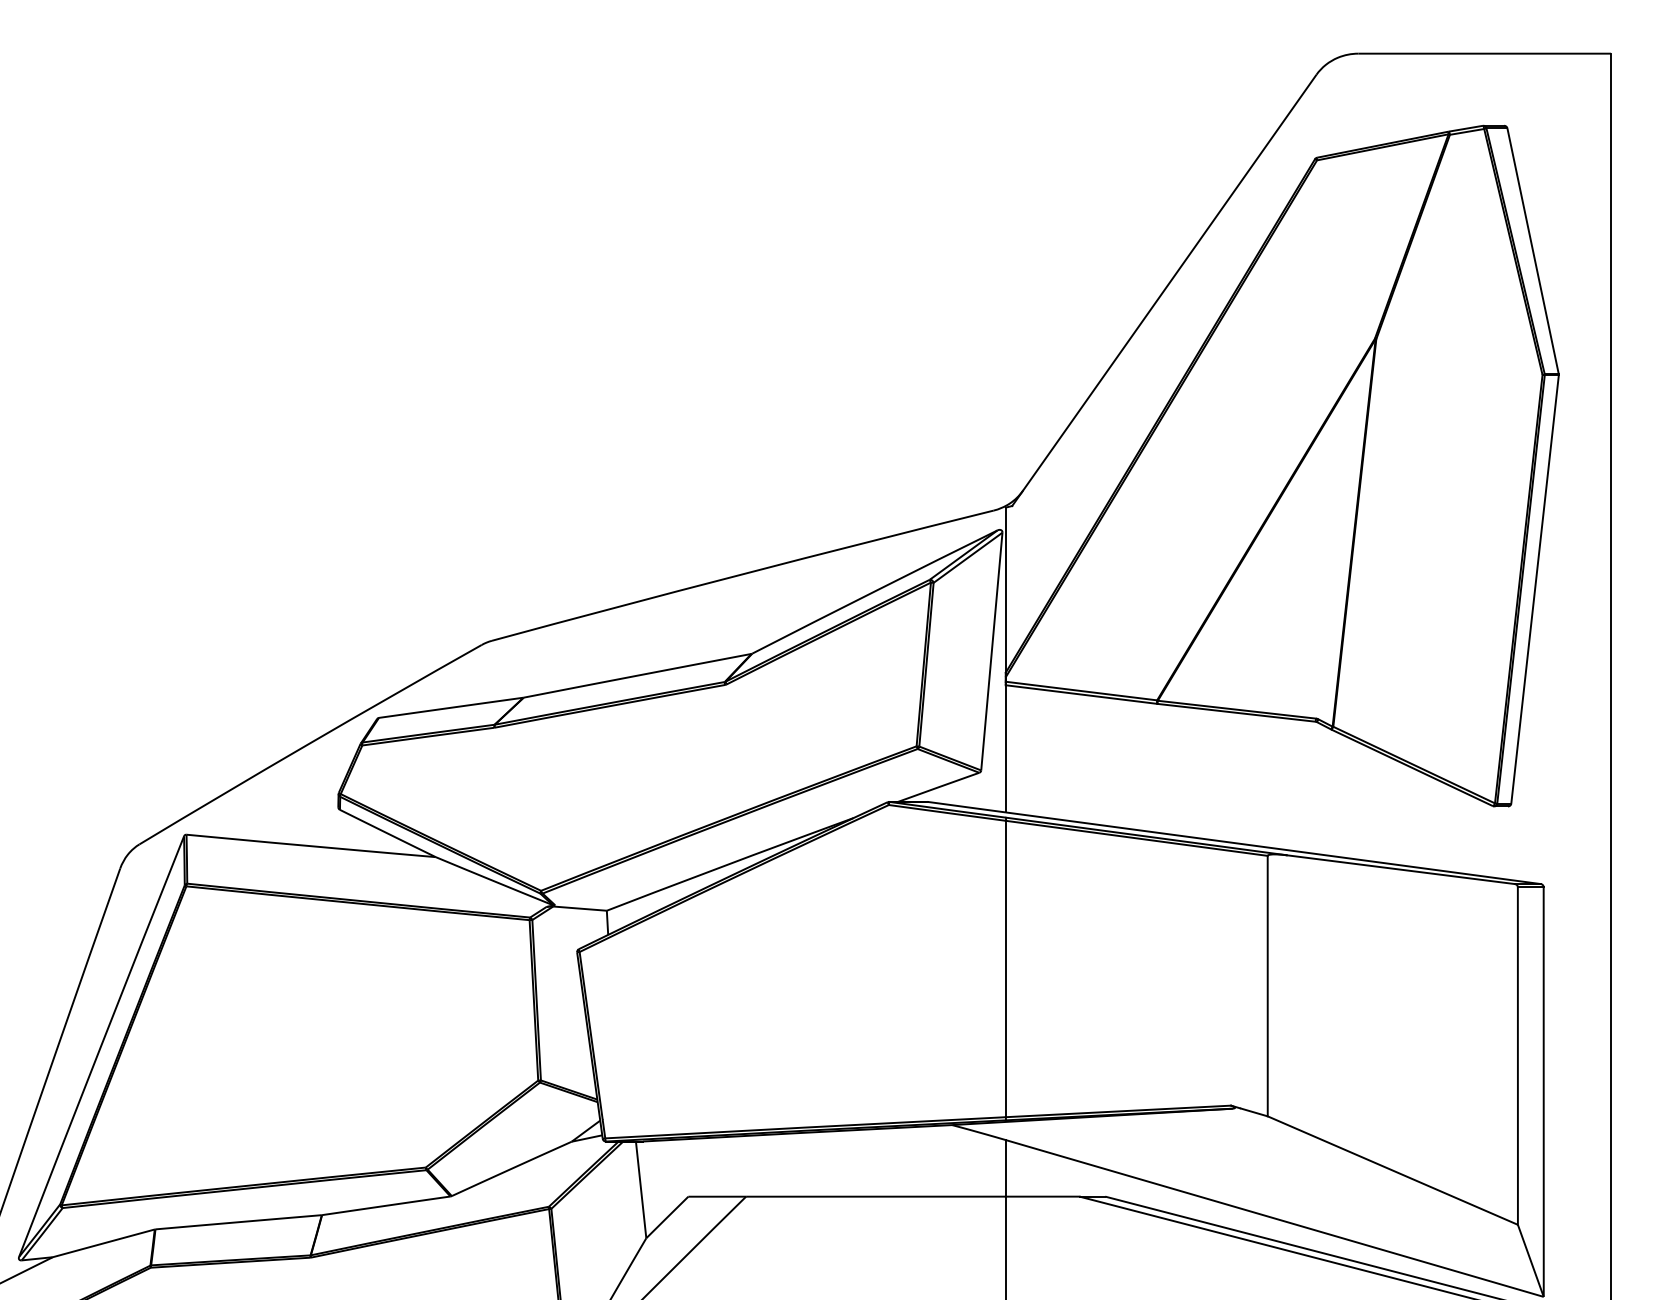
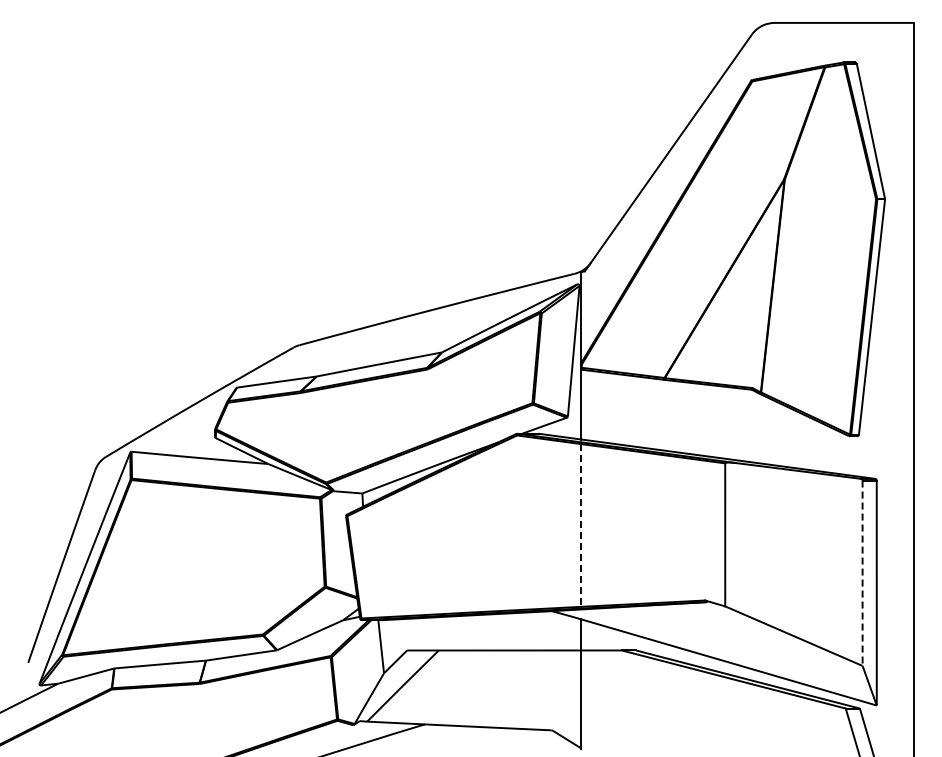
line: (1005, 969) -> (581, 525), solid -> dashed
line: (1517, 1056) -> (862, 573), solid -> dashed

